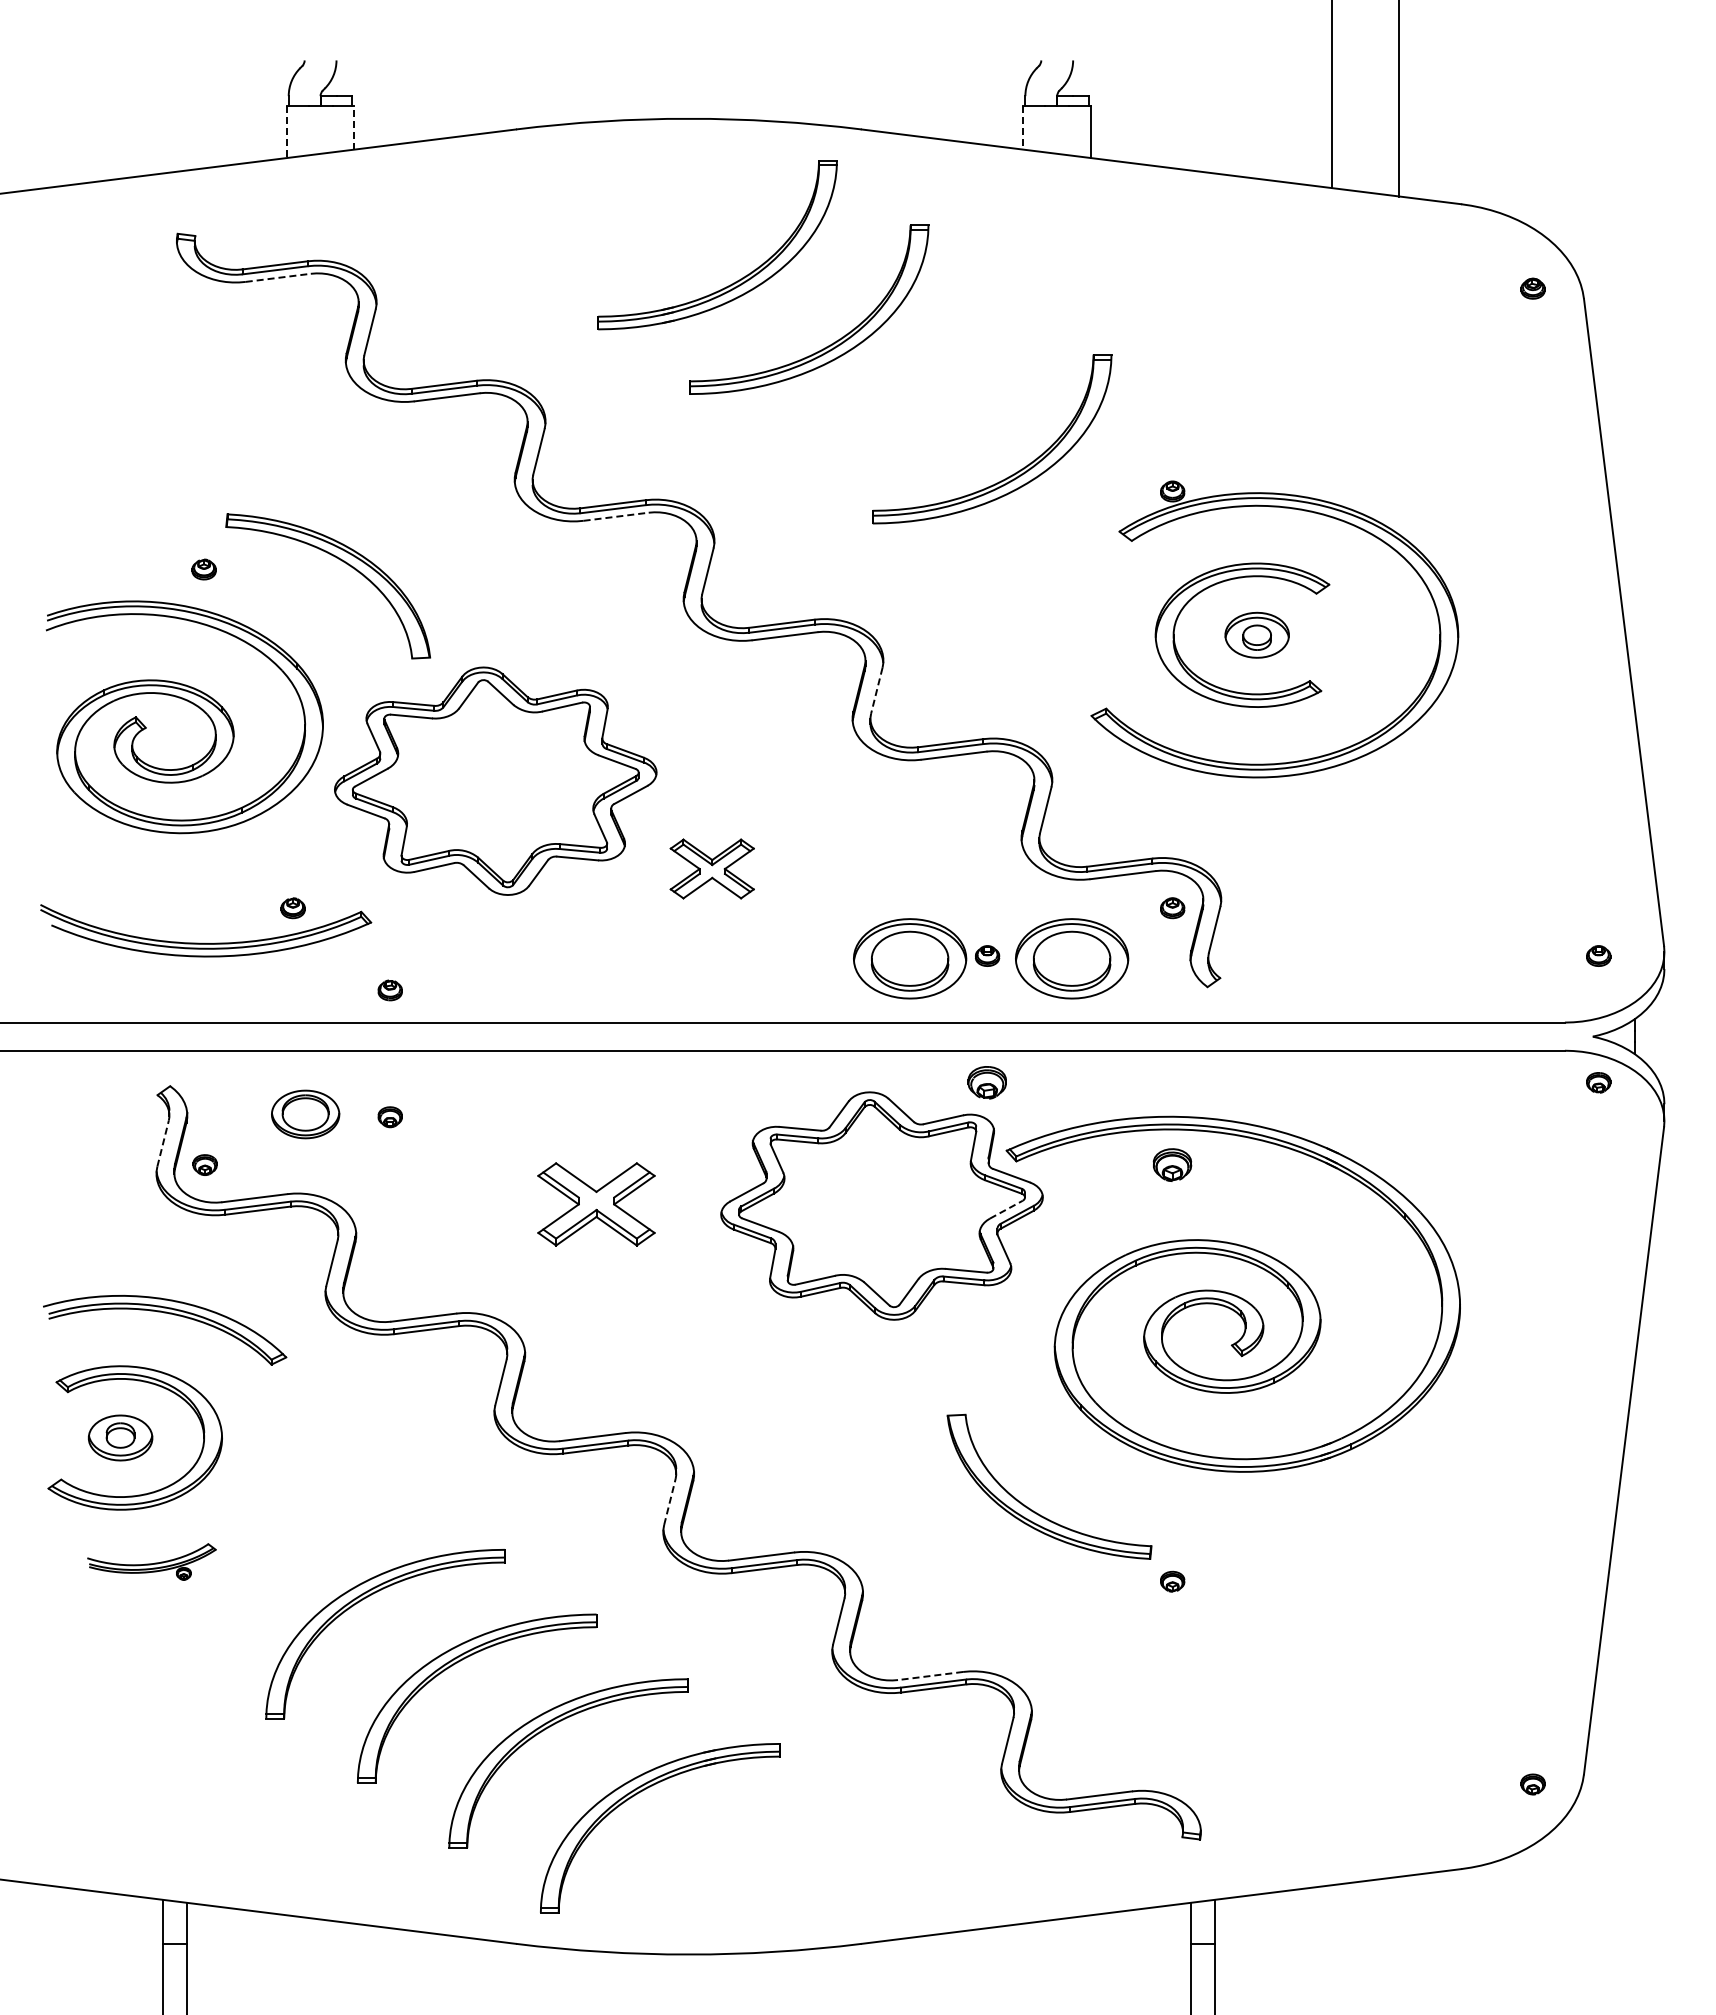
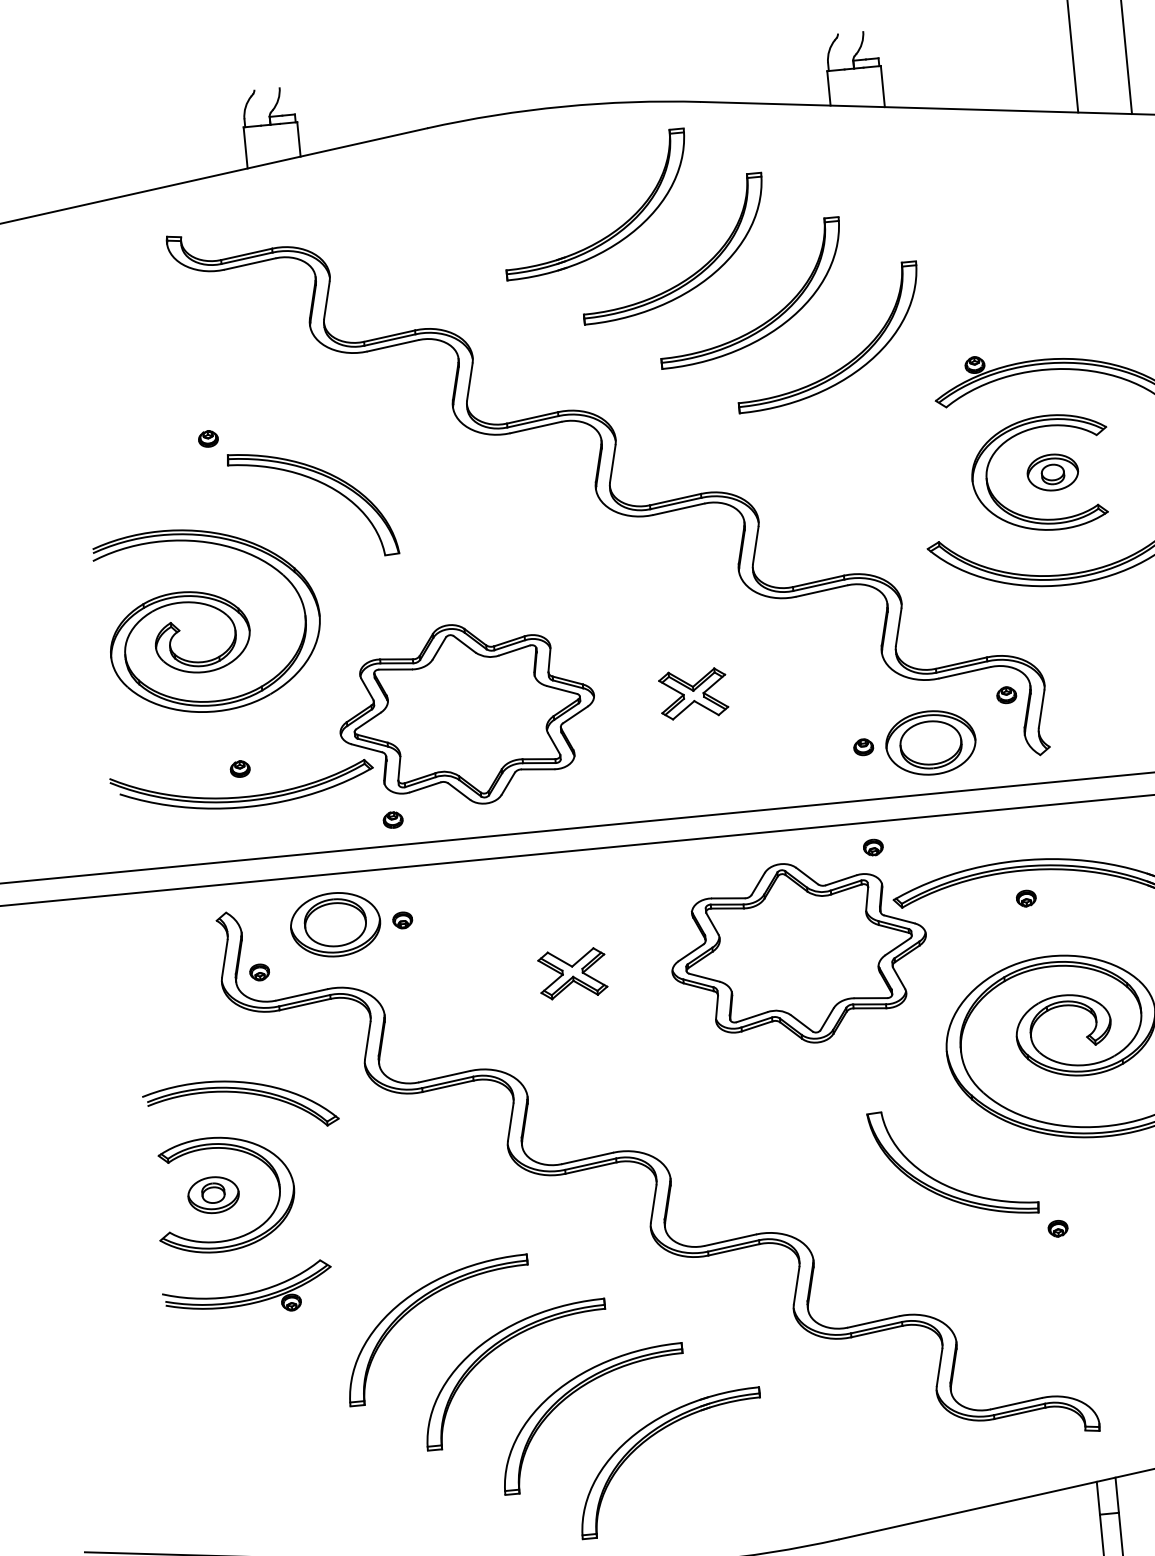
line: (354, 127) -> (298, 139), dashed -> solid
line: (1023, 127) -> (828, 88), dashed -> solid
line: (286, 132) -> (245, 148), dashed -> solid
line: (278, 277) -> (250, 263), dashed -> solid
part: (922, 408) -> (770, 318), added
line: (616, 516) -> (536, 427), dashed -> solid
part: (203, 569) -> (207, 438), moved
line: (876, 690) -> (755, 545), dashed -> solid
part: (495, 780) -> (467, 713), moved
part: (711, 868) -> (693, 693), moved
part: (292, 908) -> (239, 769), moved
part: (910, 958) -> (802, 755), removed
part: (987, 1082) -> (873, 847), size x0.62
part: (305, 1114) -> (335, 924), size x1.67
line: (163, 1143) -> (225, 958), dashed -> solid
part: (1172, 1164) -> (1026, 898), size x0.62
part: (596, 1203) -> (572, 973), size x0.71
line: (1006, 1209) -> (898, 946), dashed -> solid
line: (669, 1501) -> (653, 1203), dashed -> solid
part: (151, 1561) -> (247, 1290), size x1.67
line: (930, 1676) -> (873, 1322), dashed -> solid

